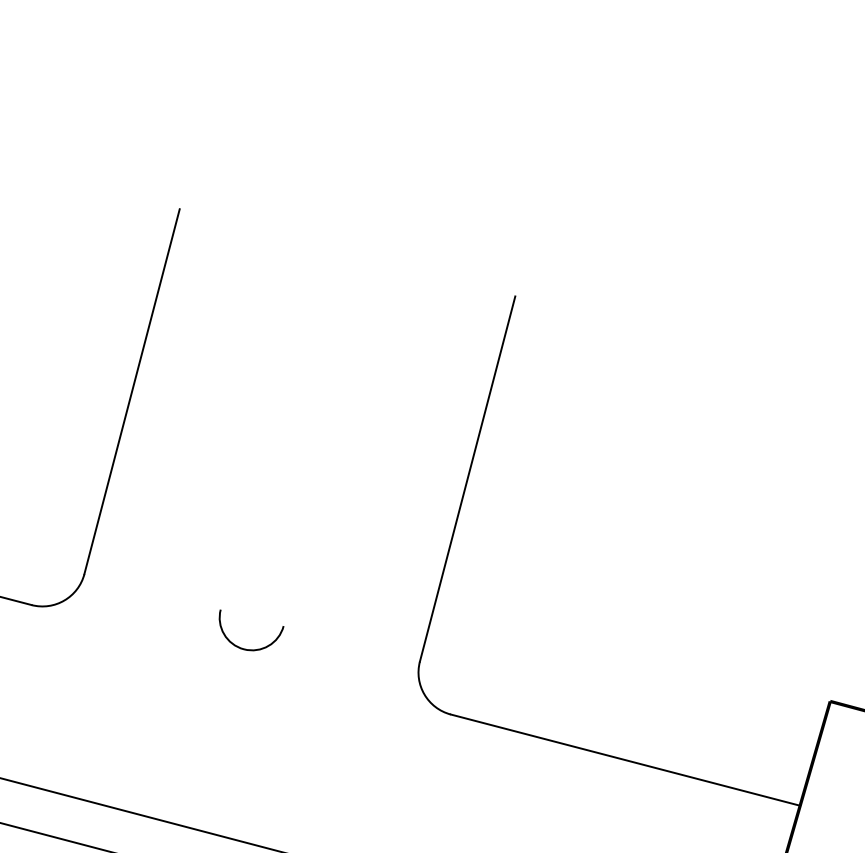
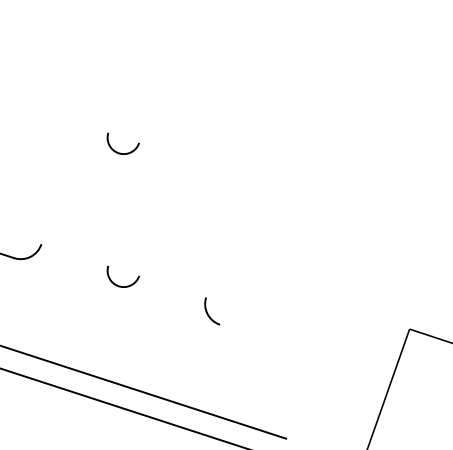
arc: (231, 381) -> (120, 152), added
line: (132, 391) -> (70, 154), removed
line: (468, 478) -> (235, 207), removed
line: (624, 760) -> (305, 352), removed

